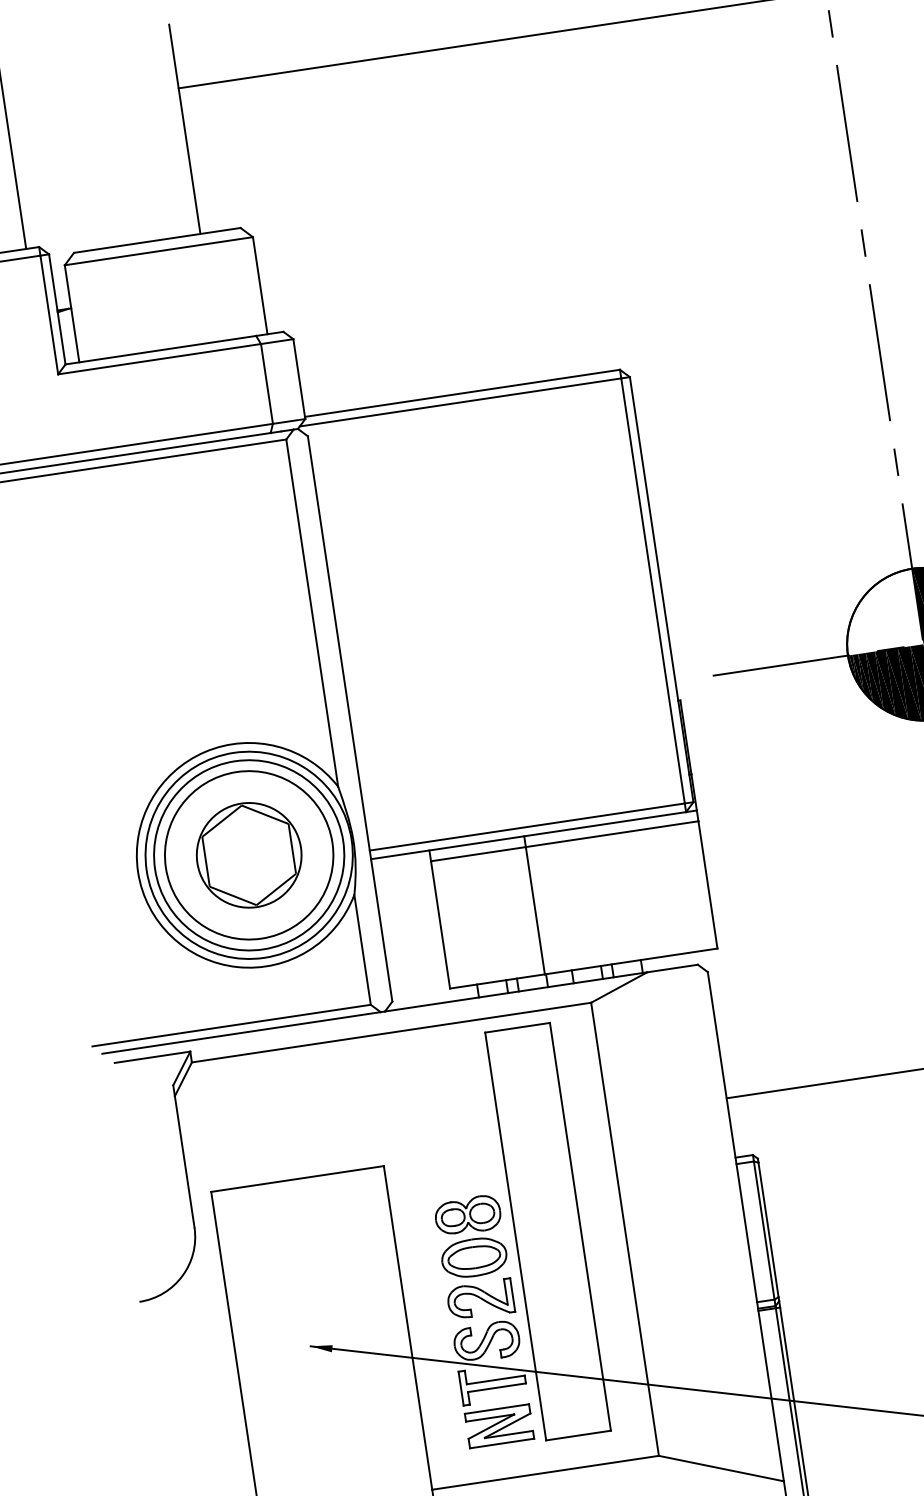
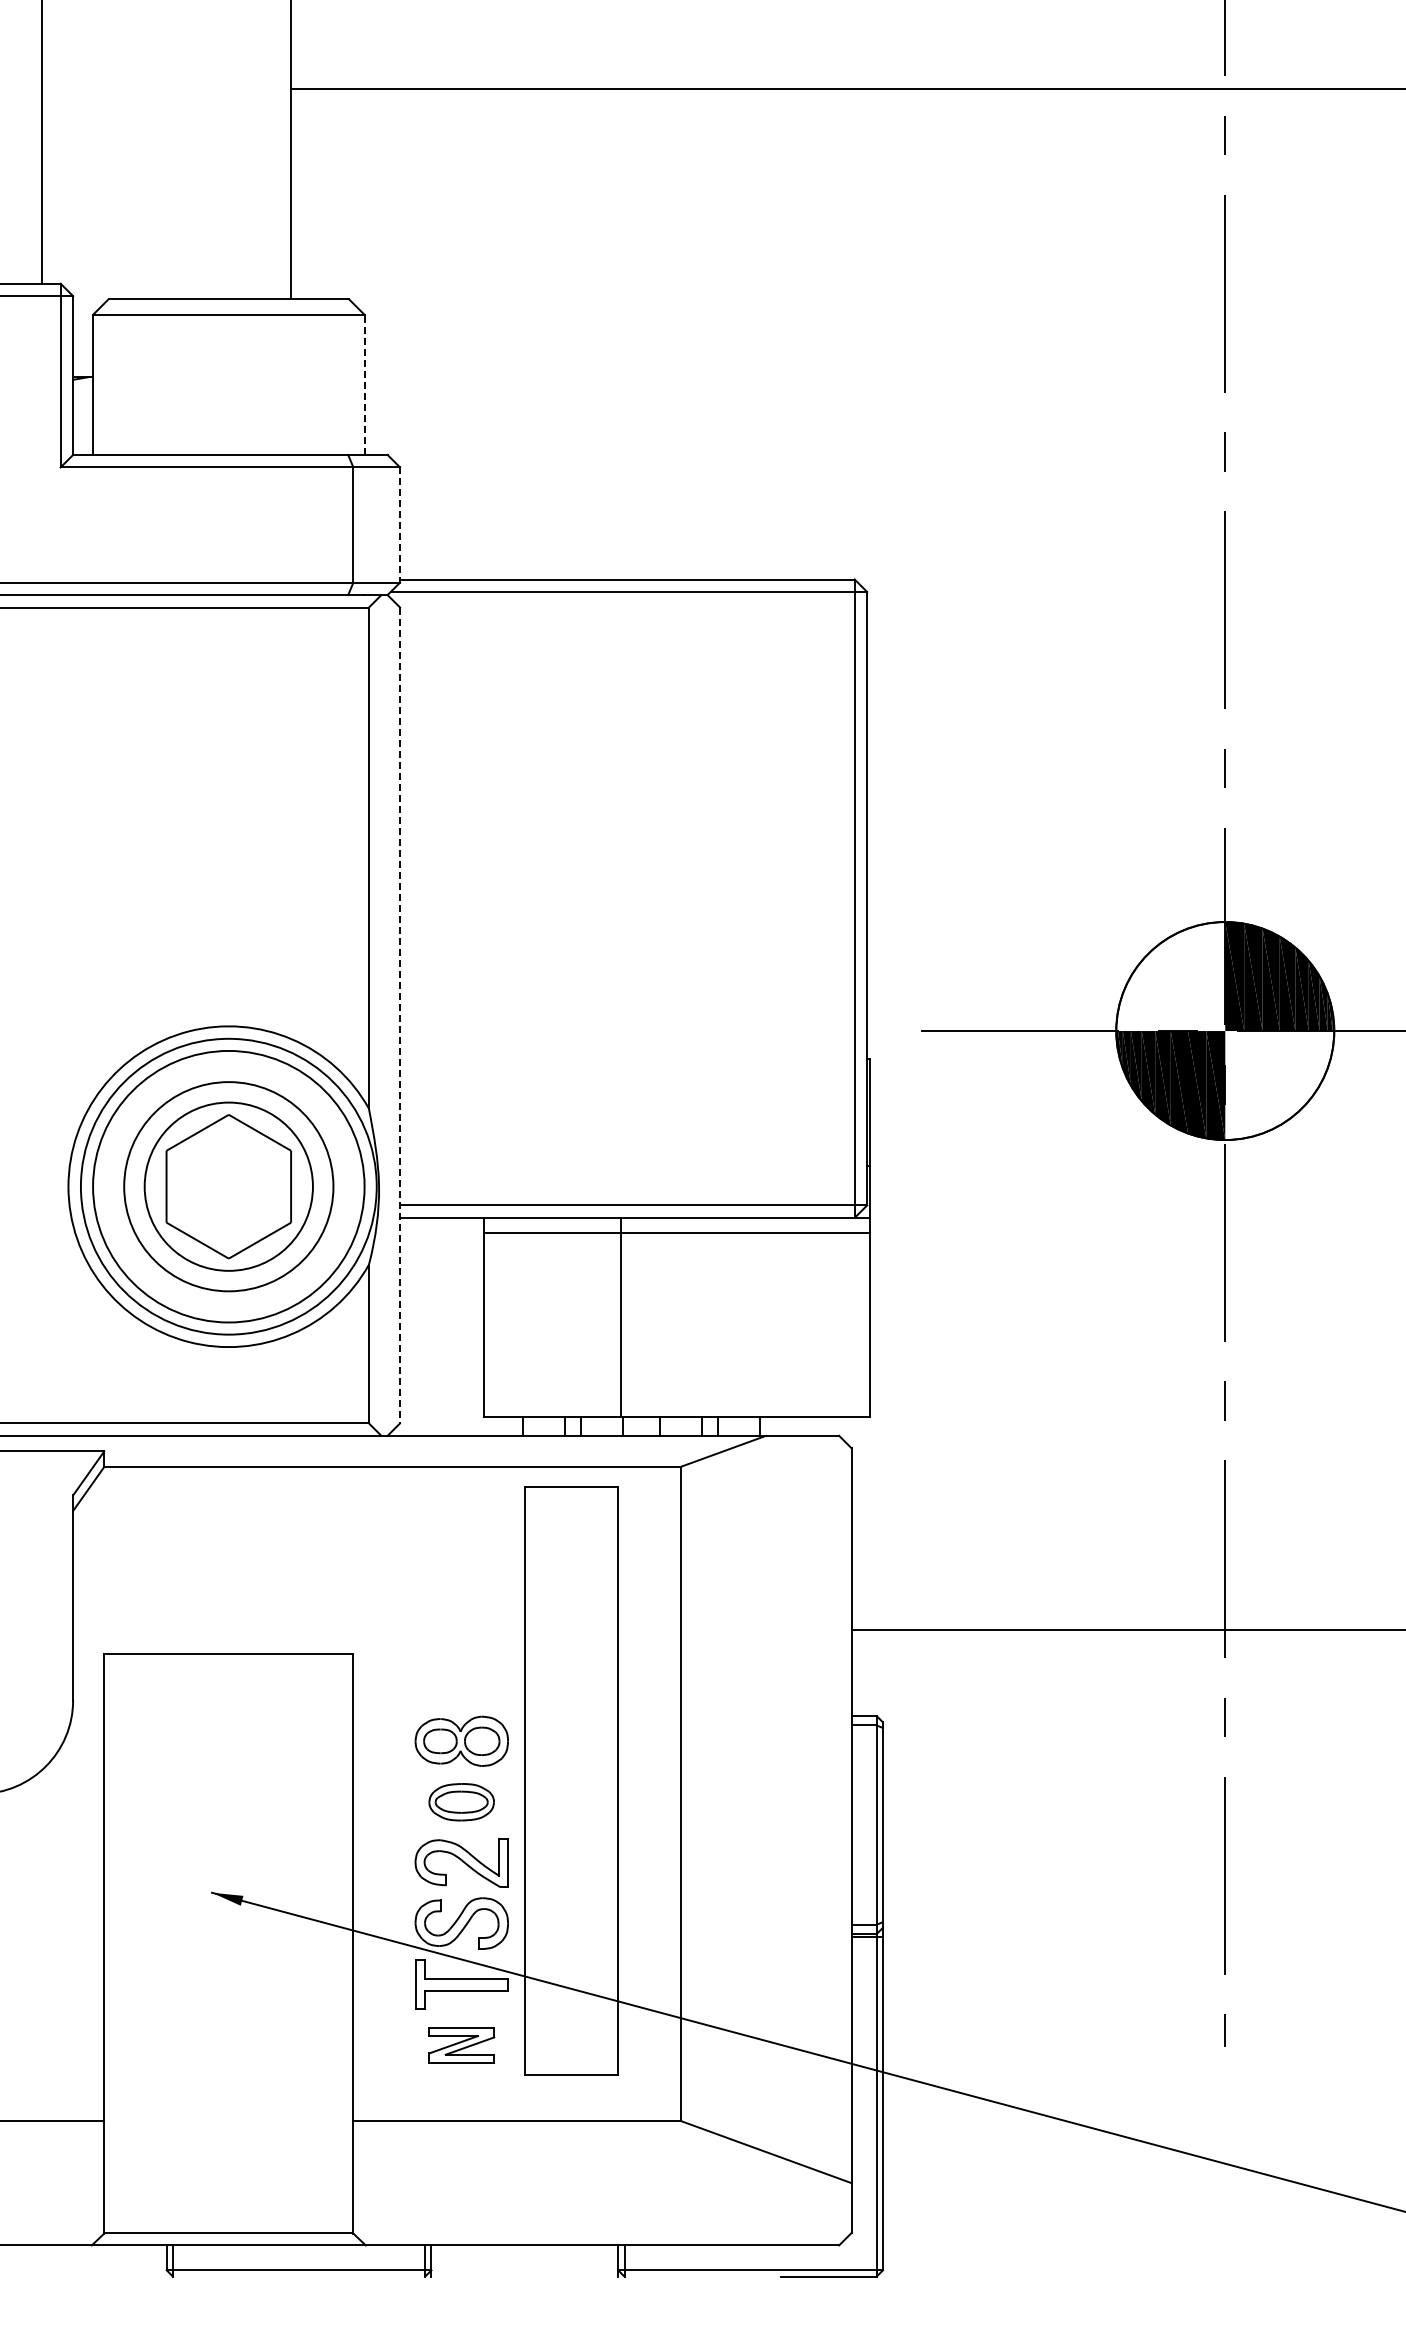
line: (260, 285) -> (364, 384), solid -> dashed
line: (299, 379) -> (400, 525), solid -> dashed
line: (350, 718) -> (400, 1015), solid -> dashed
circle: (248, 855) -> (228, 1186), size x0.7
circle: (248, 855) -> (228, 1186), size x1.4
part: (474, 1257) -> (461, 1802), size x0.7
part: (499, 1426) -> (461, 2045), size x0.7

